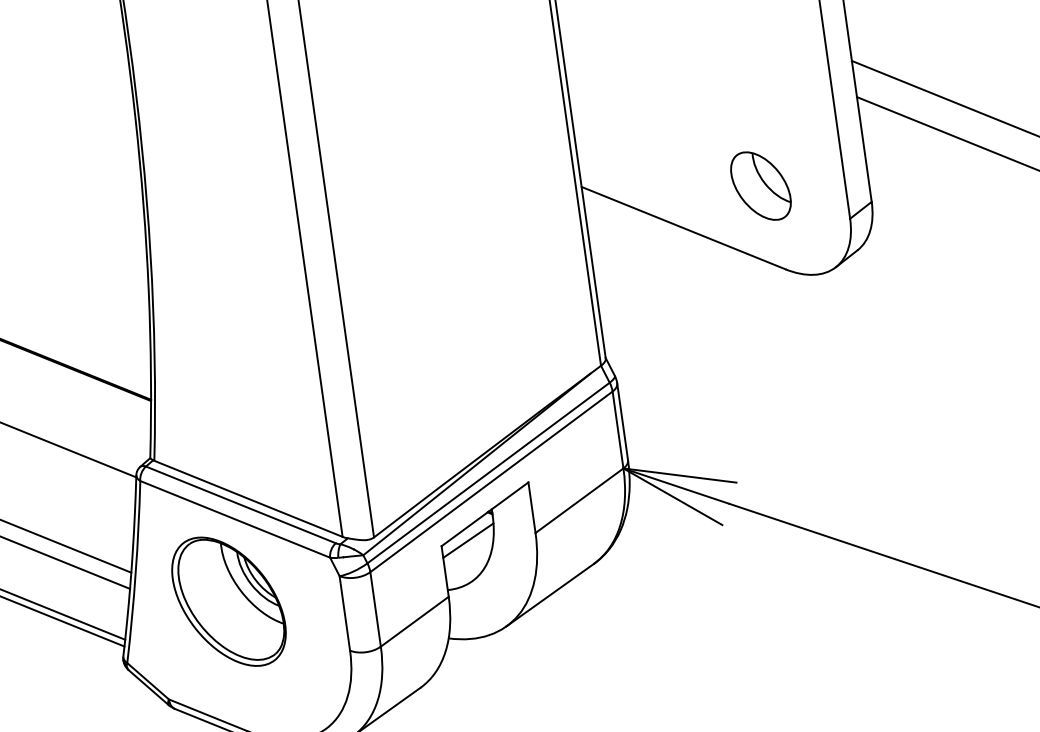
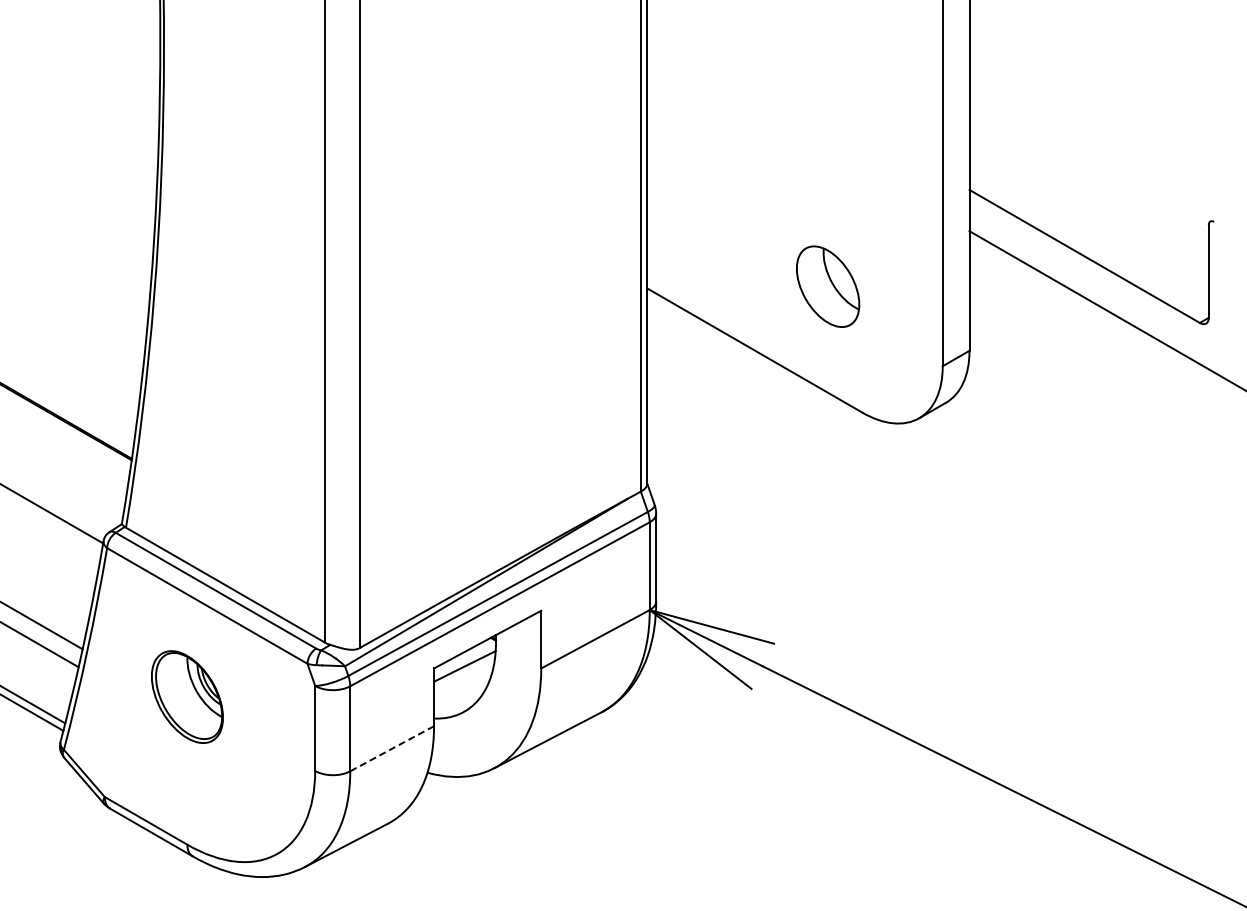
part: (761, 185) -> (828, 286), moved
part: (229, 601) -> (187, 696), size x0.6
line: (415, 621) -> (392, 748), solid -> dashed

